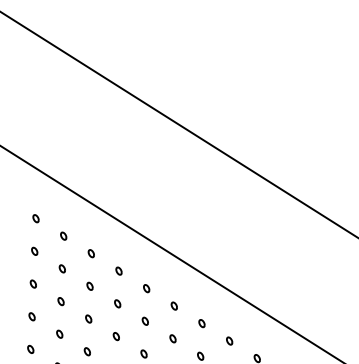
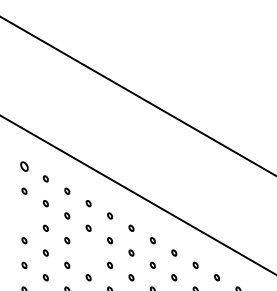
part: (36, 218) -> (24, 166), size x1.6
part: (33, 283) -> (24, 215), removed
part: (116, 335) -> (88, 252), removed

